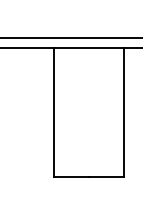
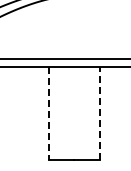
line: (53, 112) -> (48, 113), solid -> dashed
line: (123, 112) -> (99, 113), solid -> dashed

